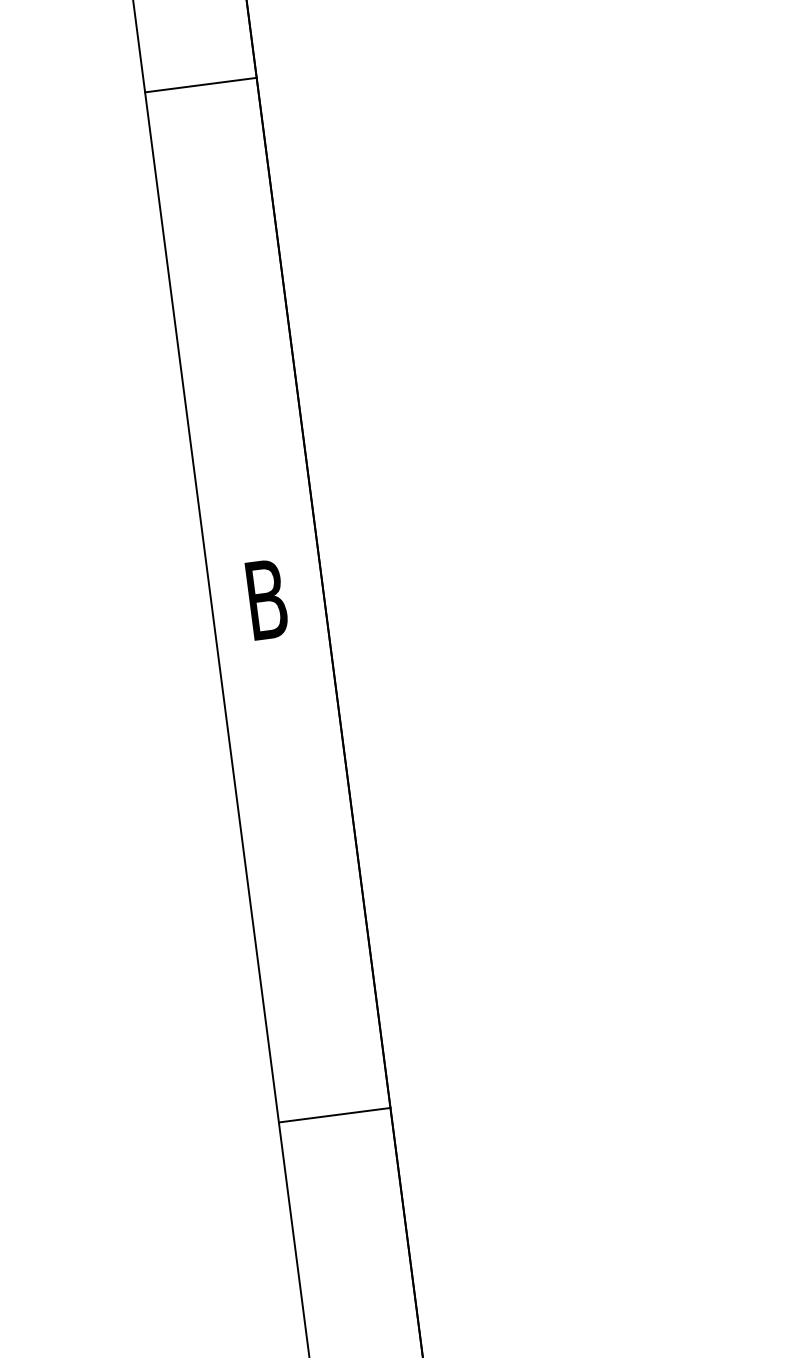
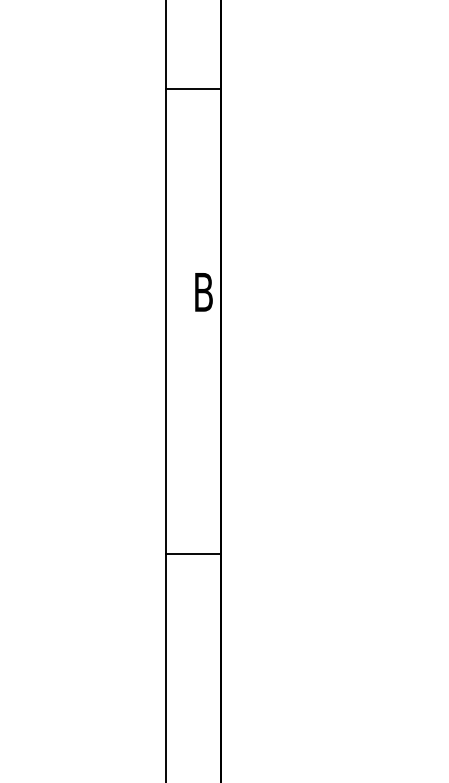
line: (201, 85) -> (193, 89), moved
text: (266, 600) -> (203, 292), moved
line: (335, 1114) -> (193, 553), moved

